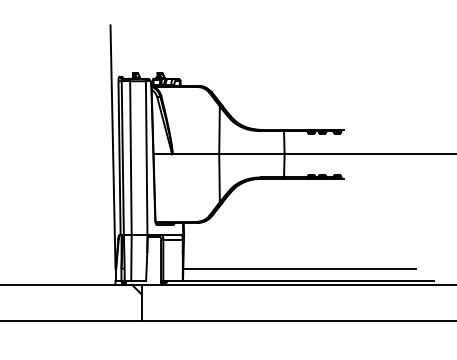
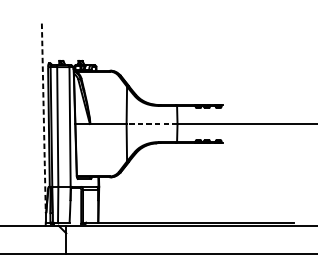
line: (113, 147) -> (44, 118), solid -> dashed
line: (251, 154) -> (151, 124), solid -> dashed
line: (299, 268) -> (189, 213), removed

